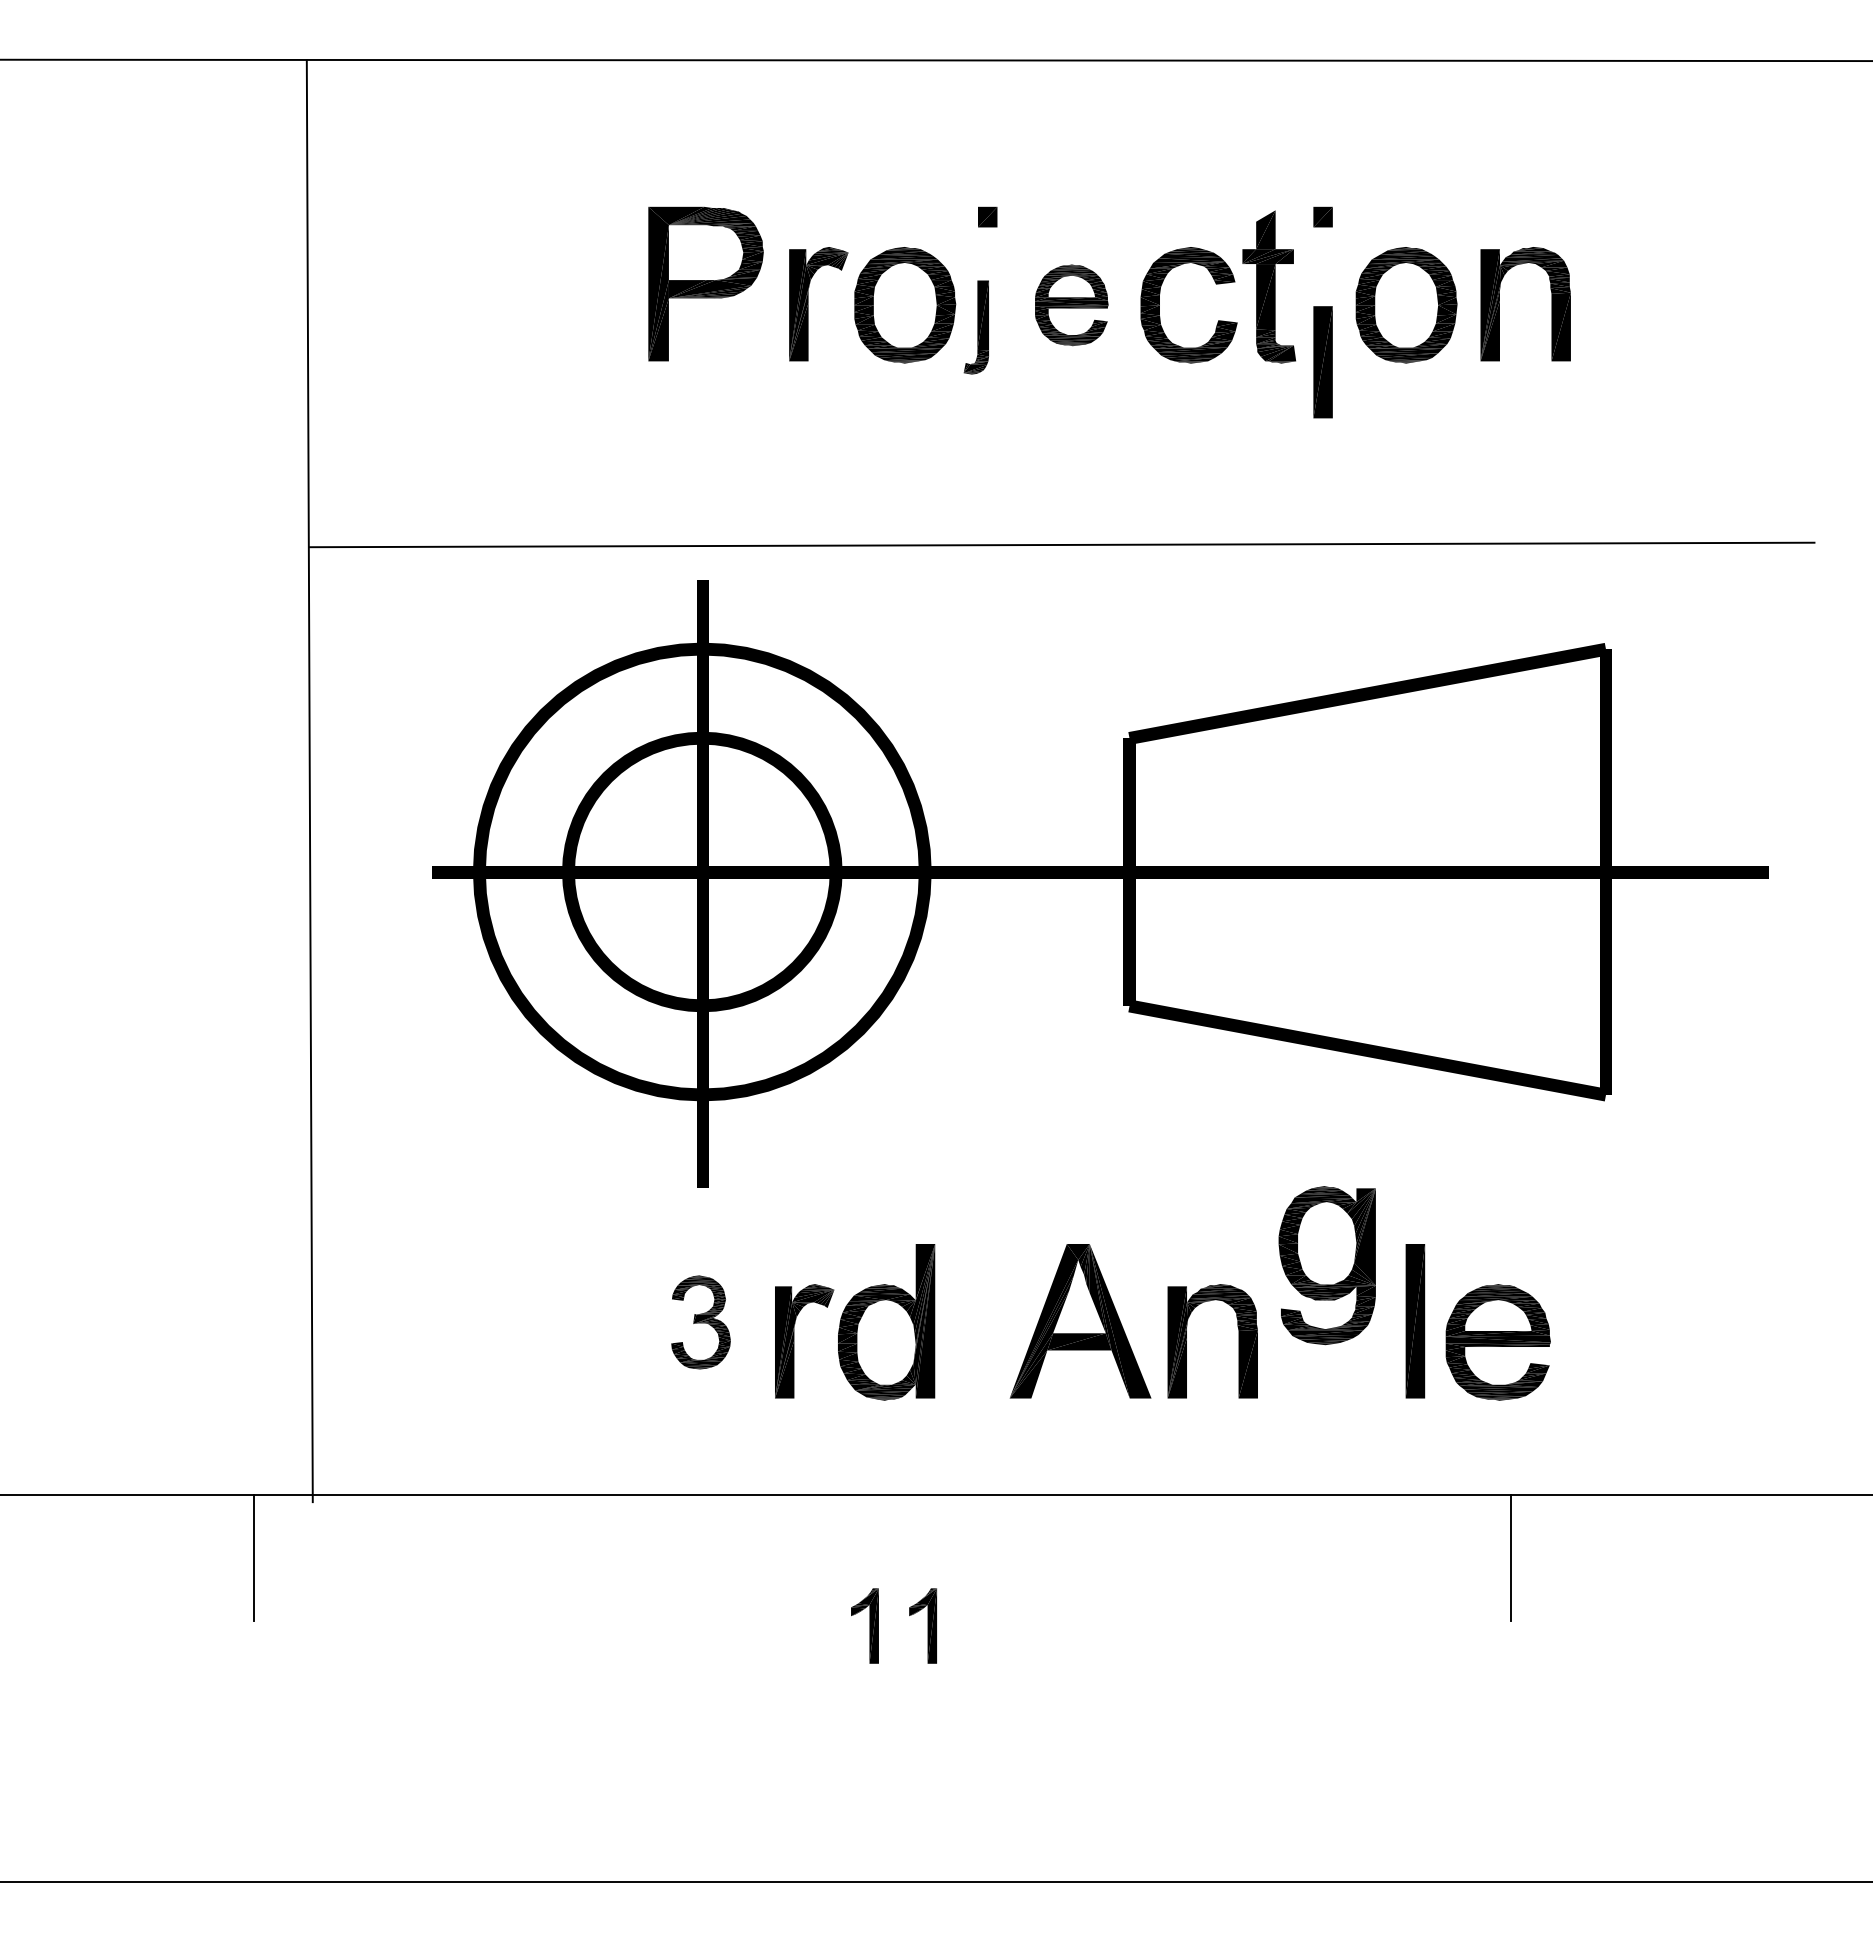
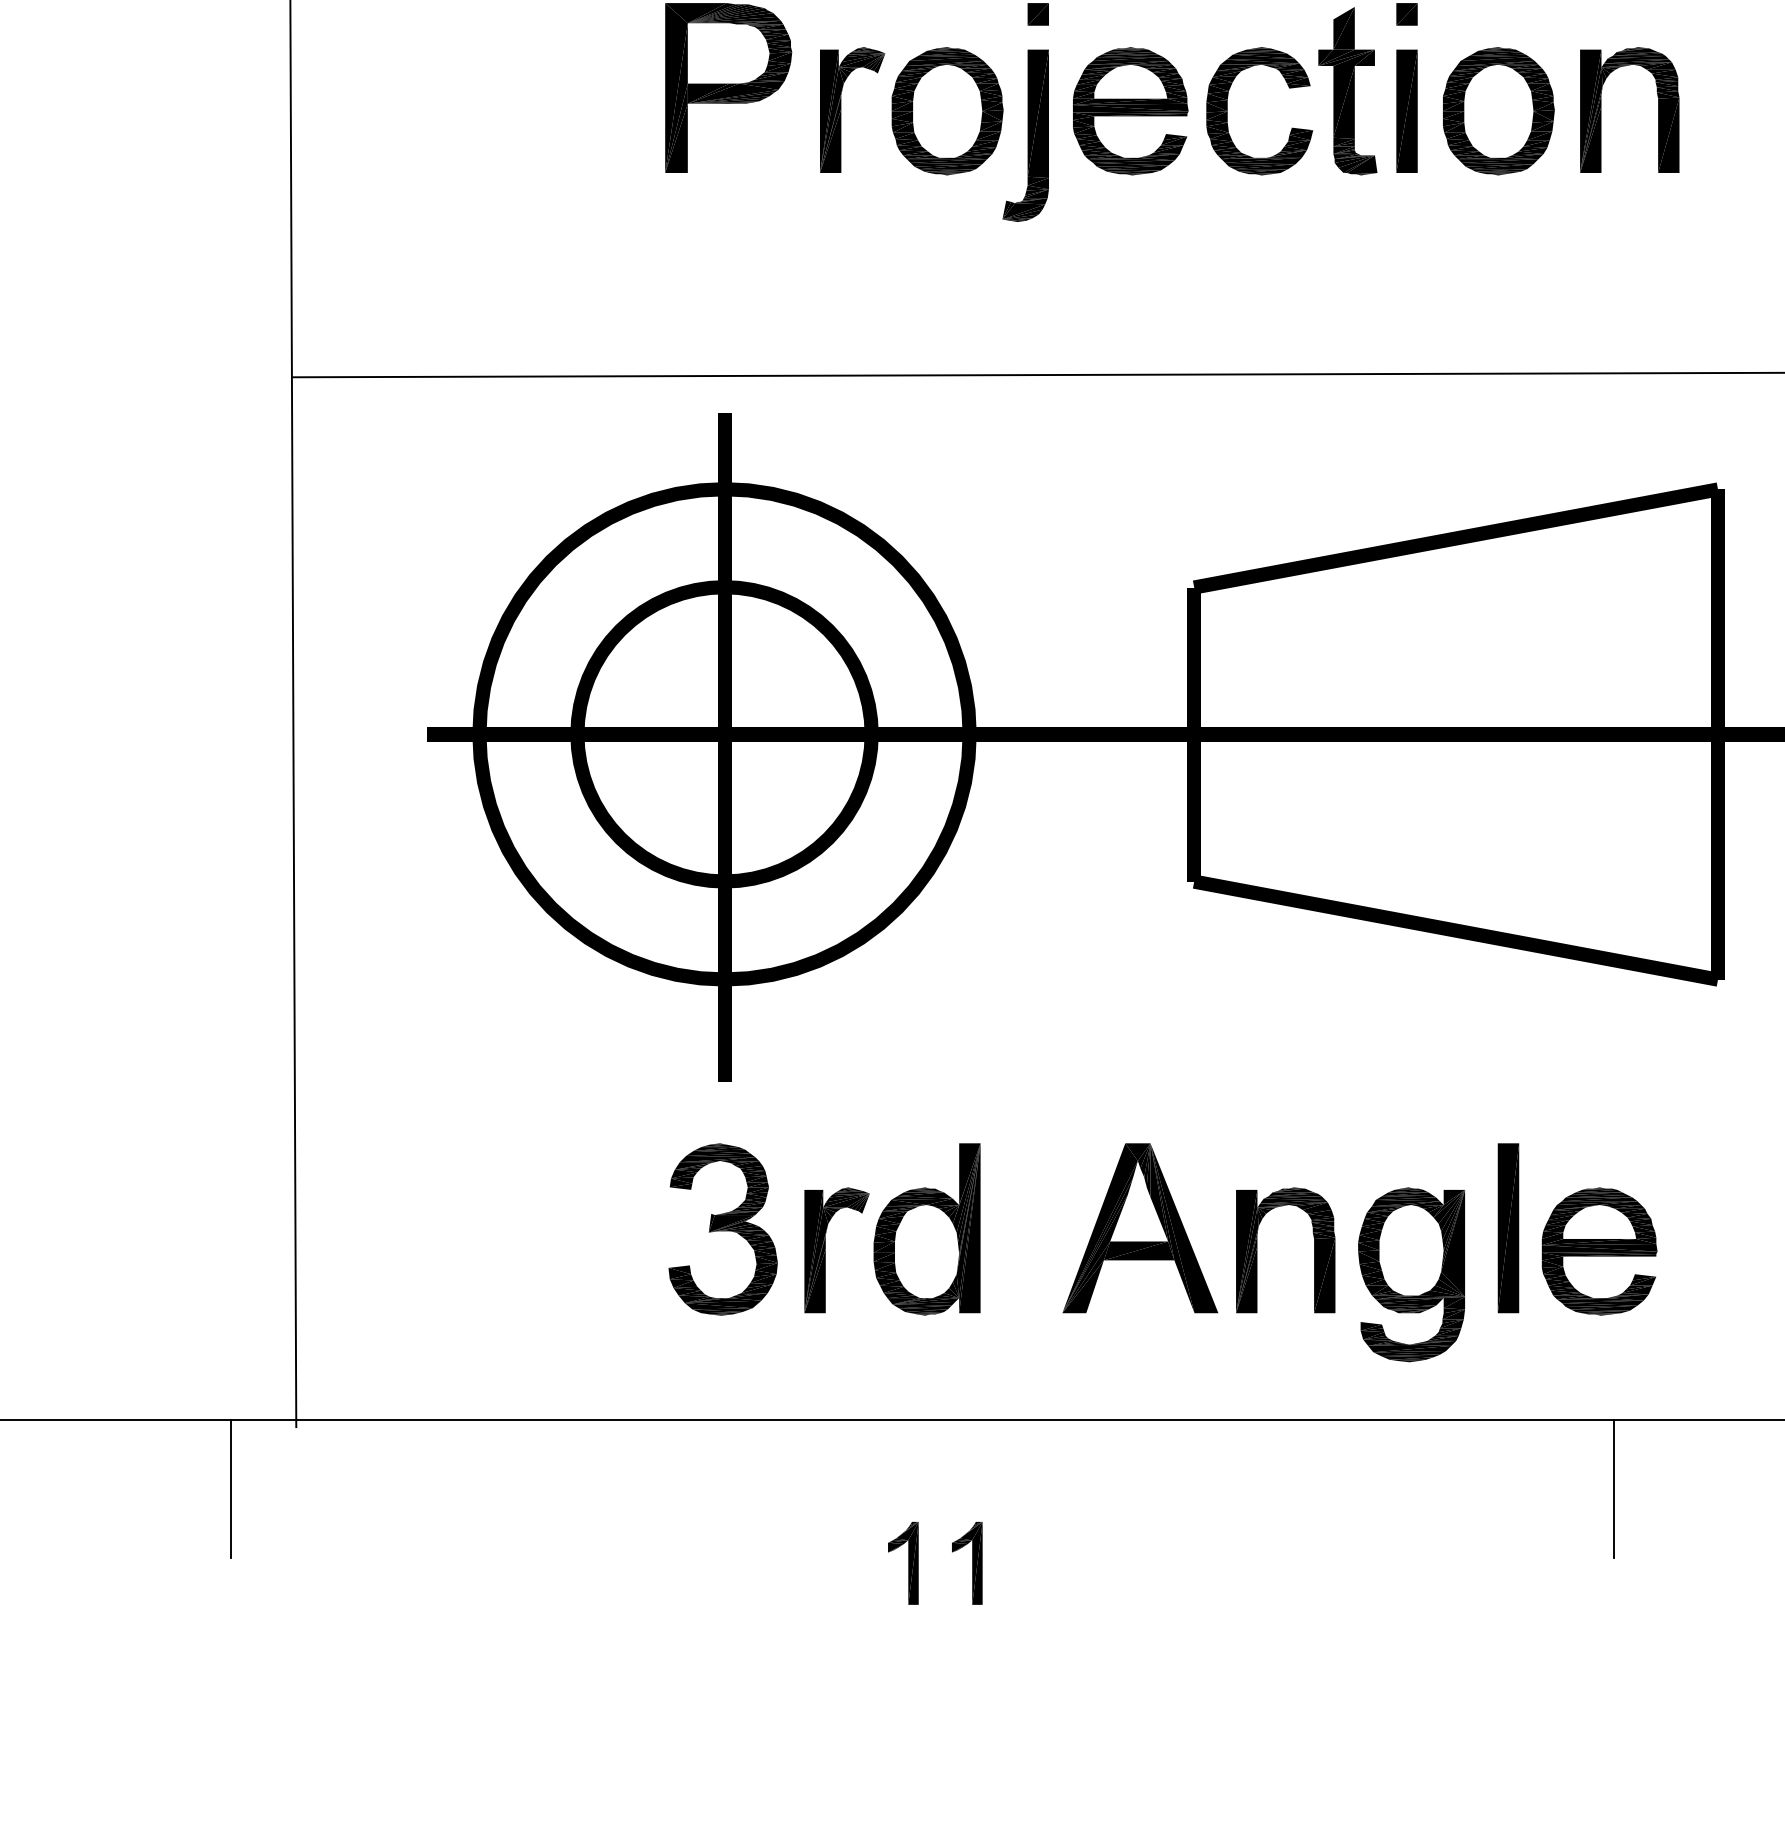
part: (1071, 305) -> (1130, 111), size x1.43
part: (976, 327) -> (1025, 135), size x1.67
part: (1322, 362) -> (1406, 111), moved
part: (1326, 1265) -> (1410, 1274), moved
part: (700, 1322) -> (722, 1229), size x1.67

